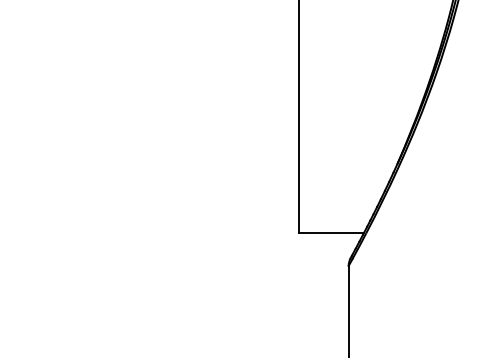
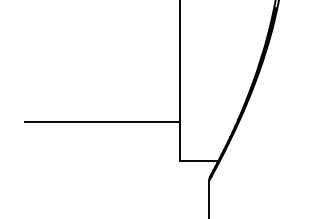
line: (166, 166) -> (102, 122), added

